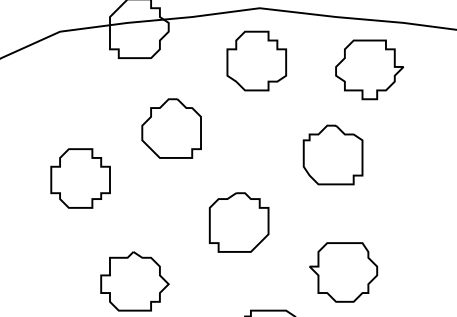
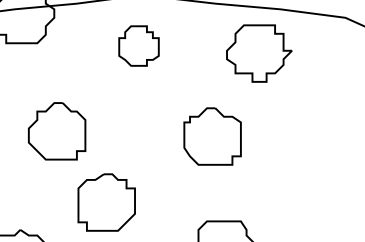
part: (256, 60) -> (138, 45), size x0.7
part: (369, 69) -> (259, 53), moved
part: (171, 128) -> (56, 131), moved
part: (238, 222) -> (106, 202), moved

